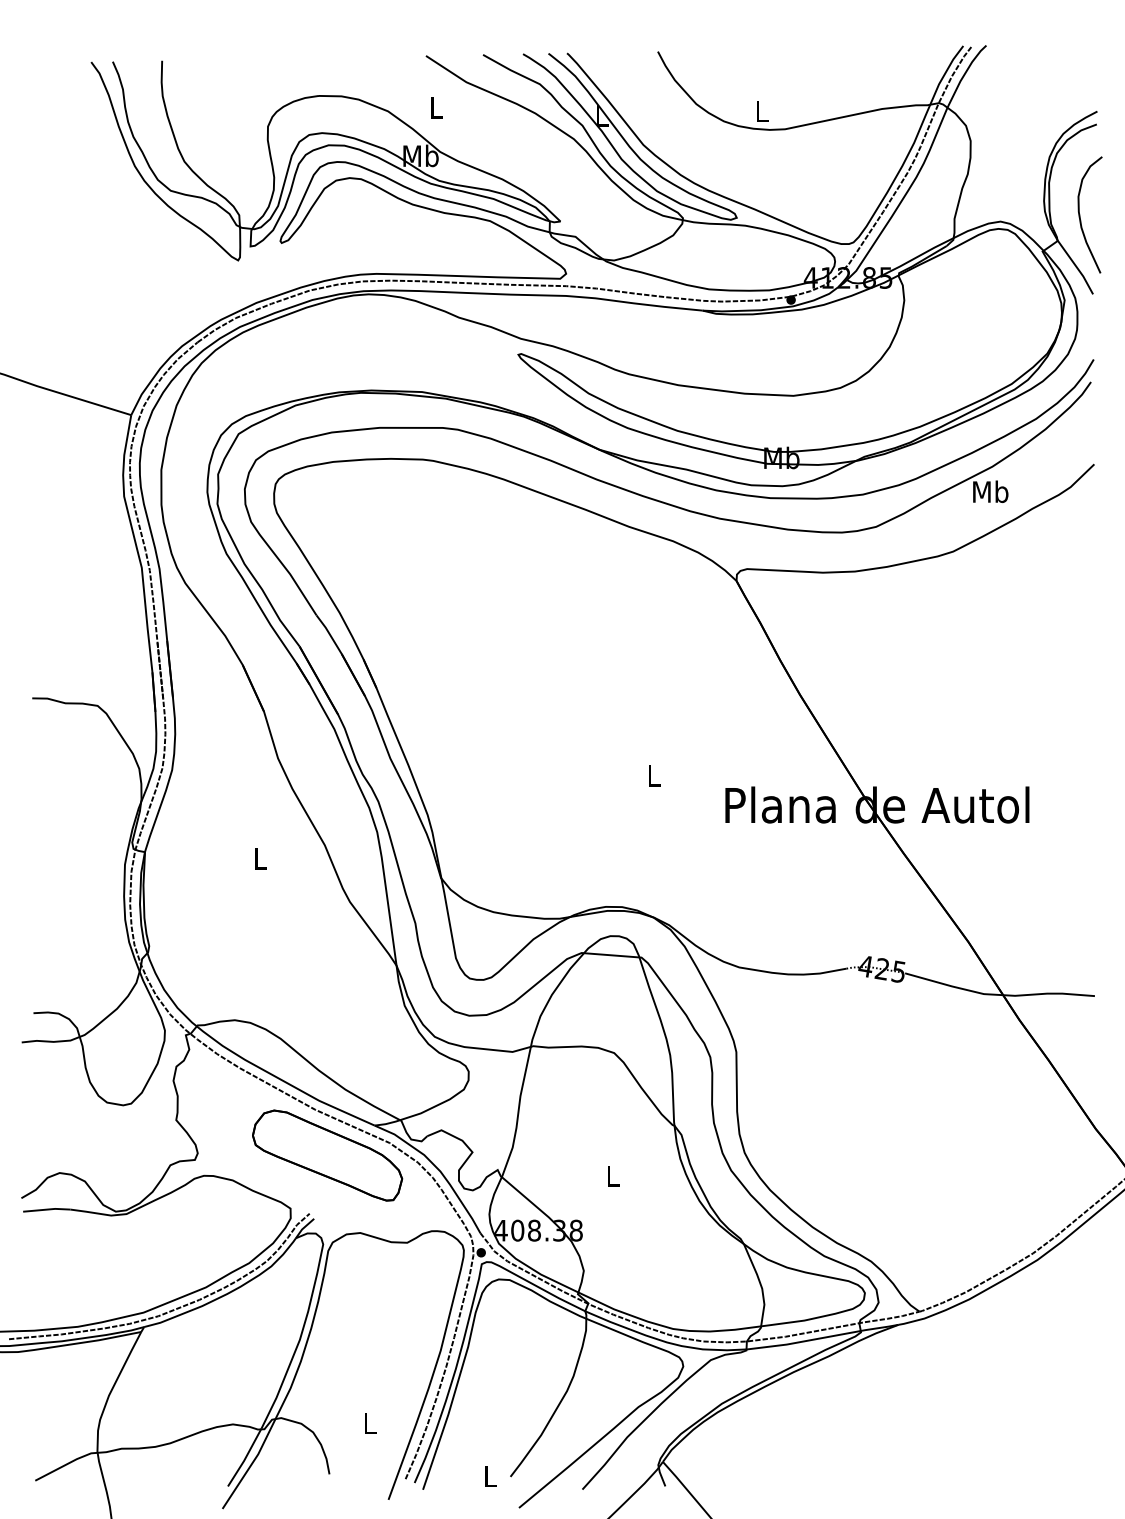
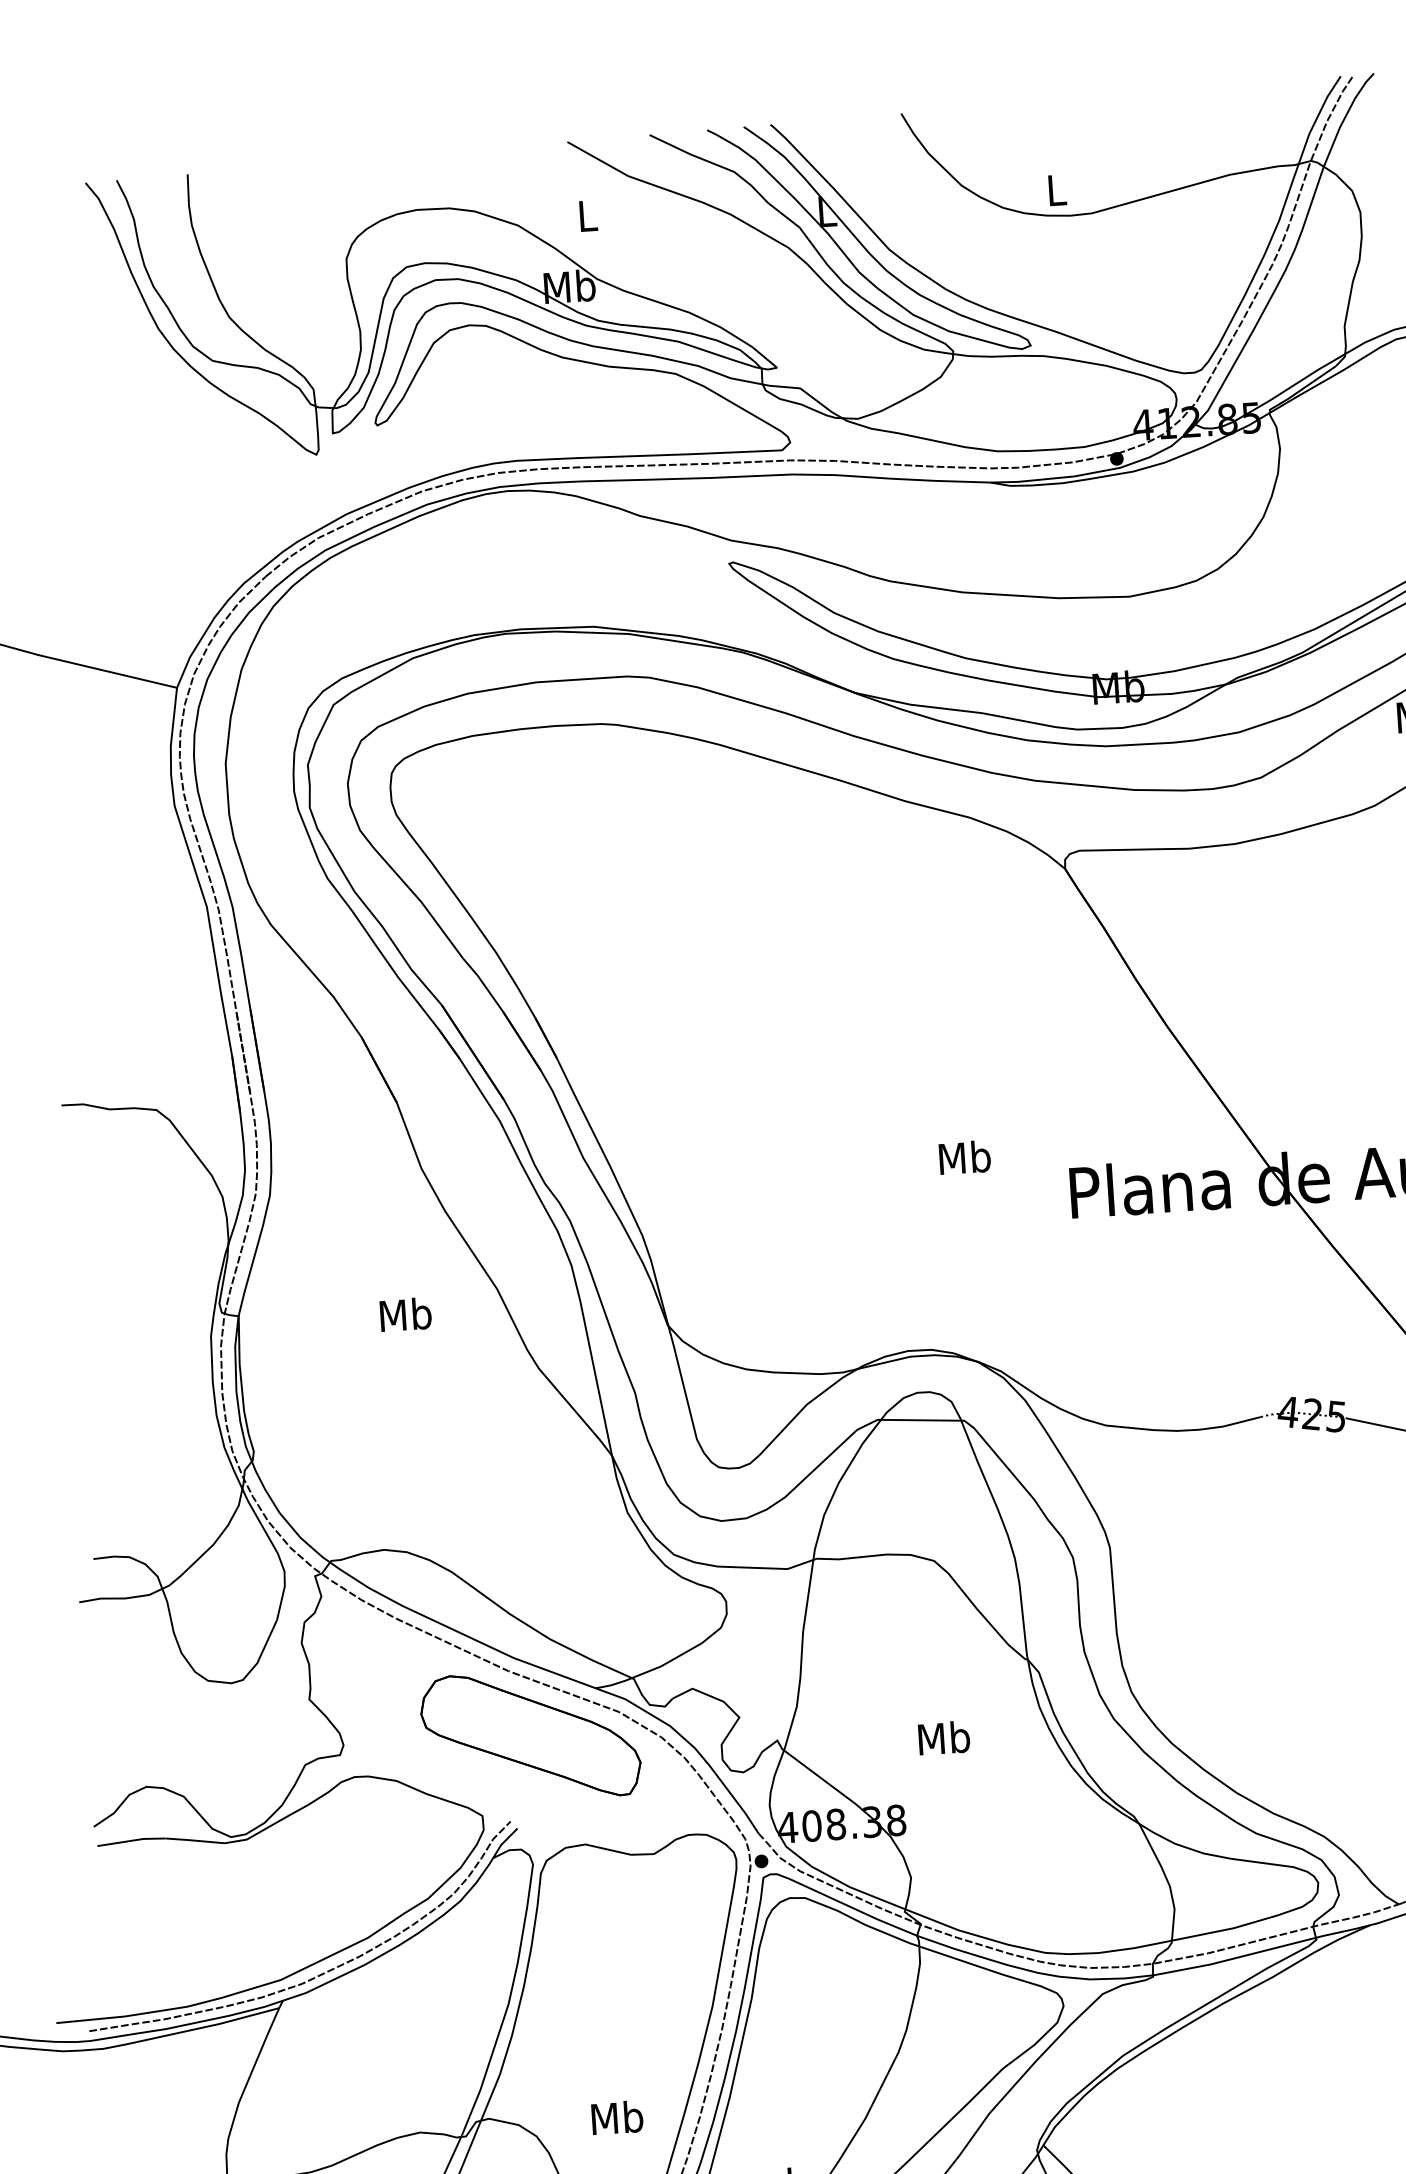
text: (653, 775) -> (964, 1157), L -> Mb
text: (260, 858) -> (405, 1314), L -> Mb
text: (612, 1175) -> (943, 1737), L -> Mb
text: (369, 1423) -> (616, 2118), L -> Mb

